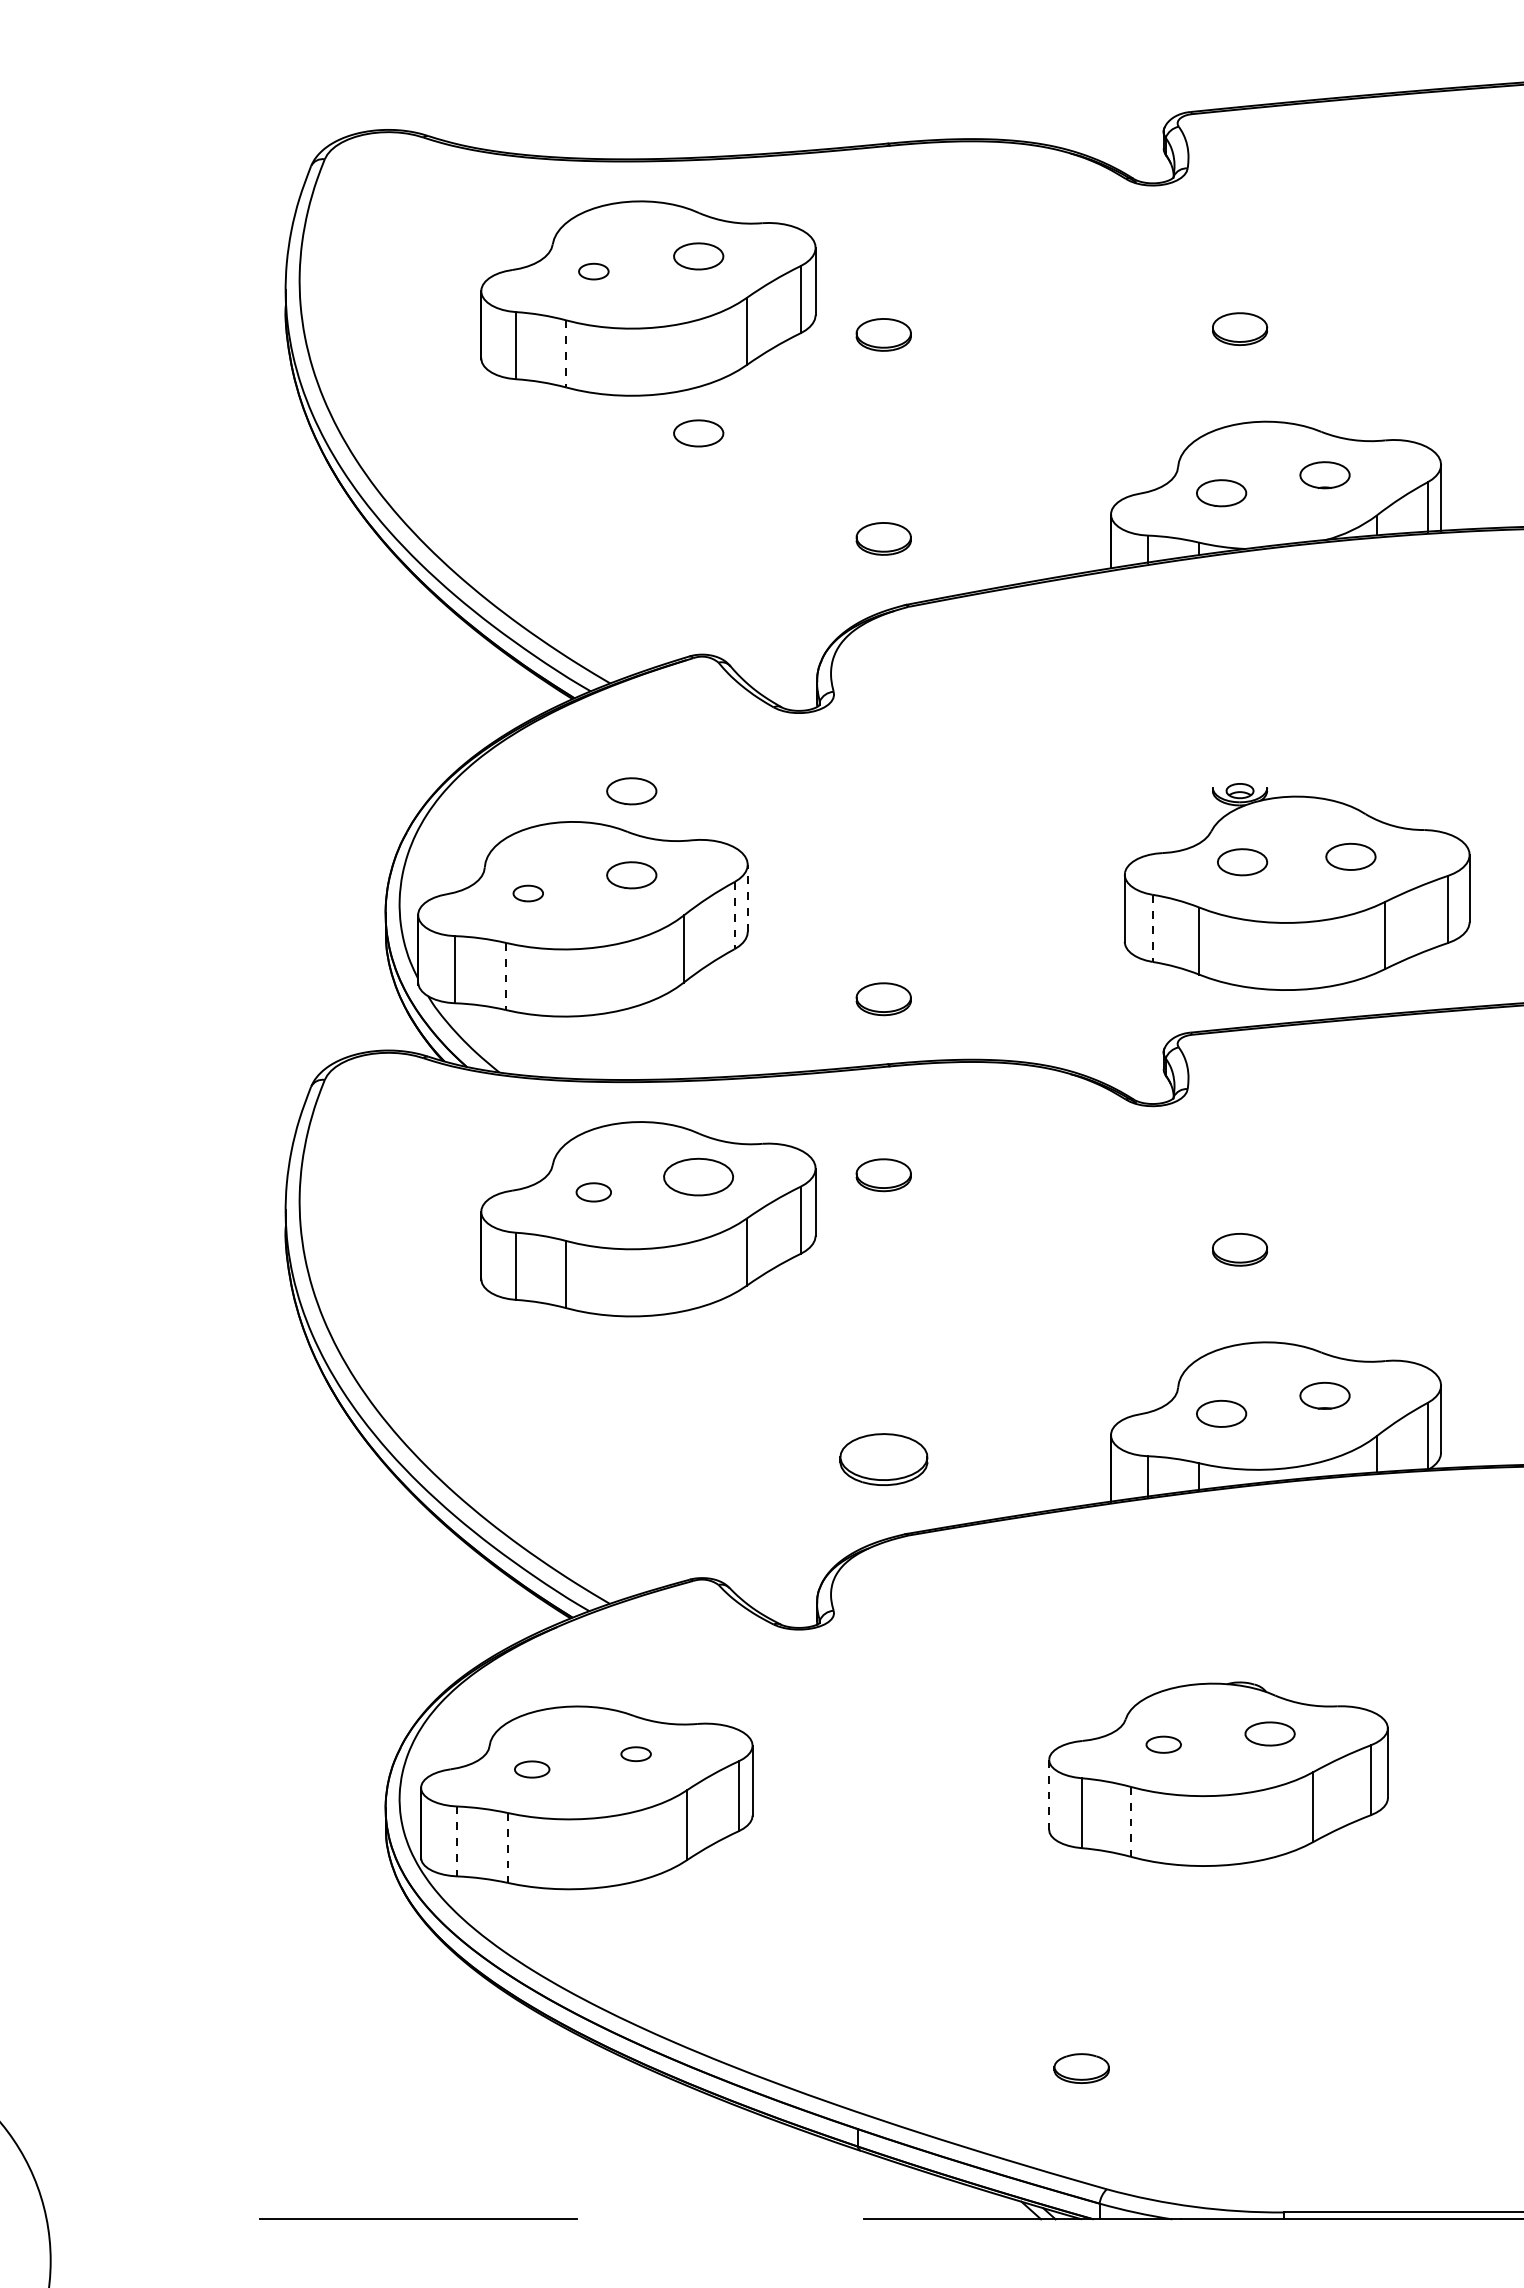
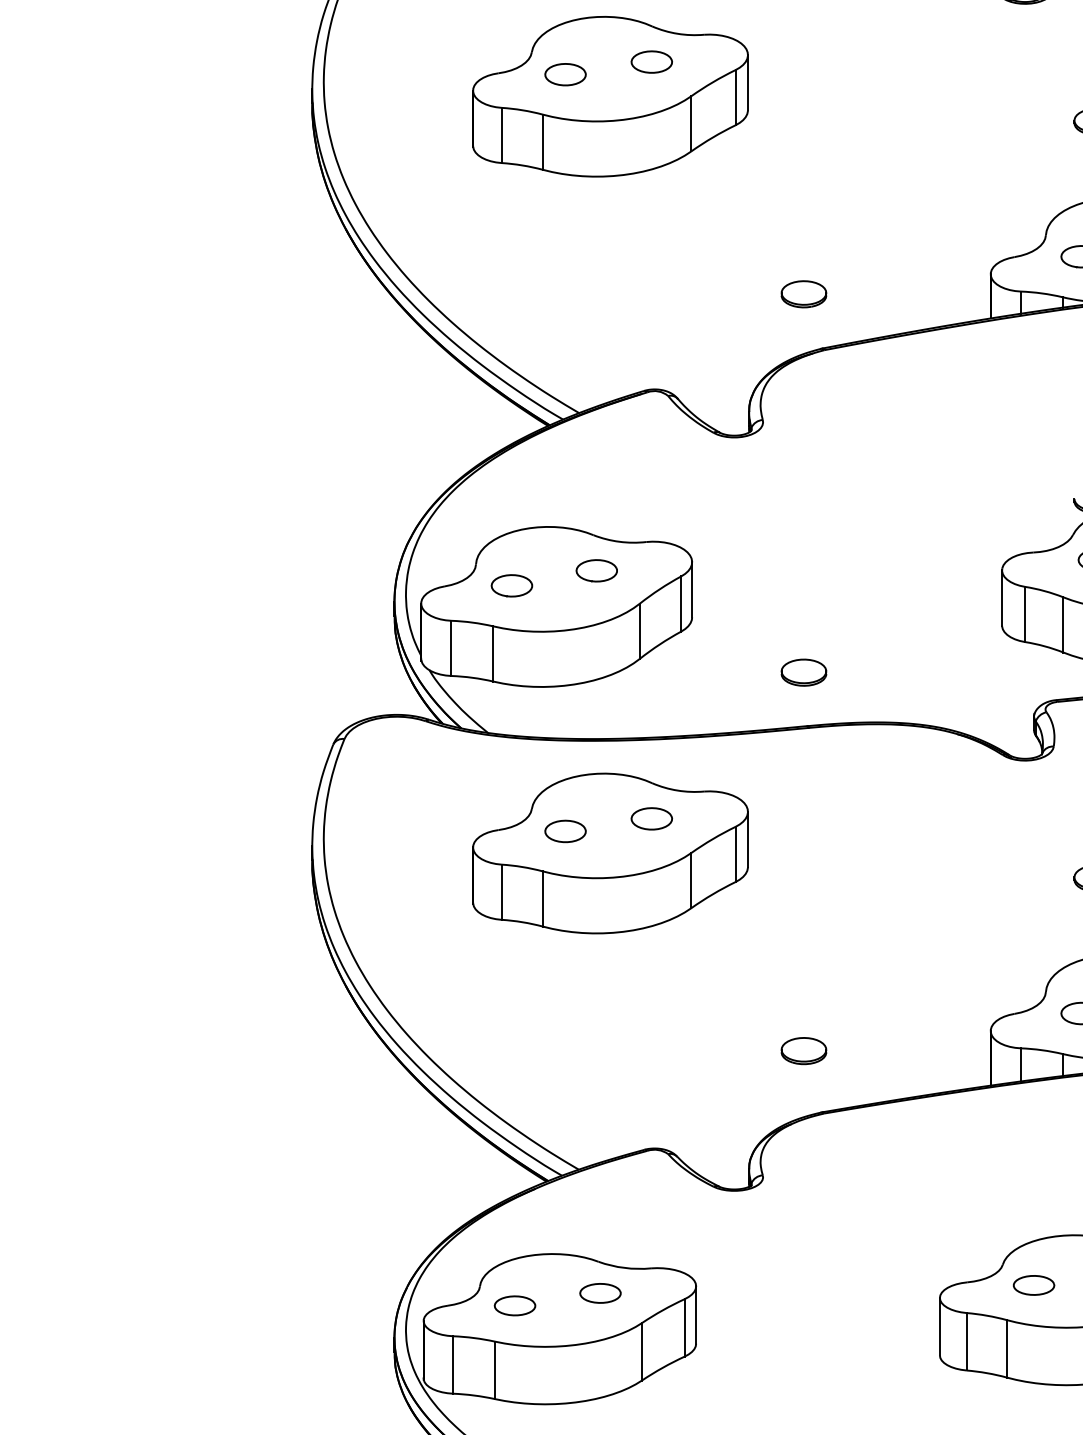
part: (593, 271) -> (565, 74), size x1.67
part: (883, 334) -> (803, 126), removed
line: (566, 353) -> (543, 141), dashed -> solid
part: (698, 433) -> (651, 207), removed
part: (631, 791) -> (596, 501), removed
part: (527, 893) -> (511, 585), size x1.67
line: (747, 898) -> (691, 589), dashed -> solid
line: (734, 915) -> (681, 603), dashed -> solid
line: (1152, 928) -> (1024, 614), dashed -> solid
line: (505, 976) -> (493, 654), dashed -> solid
part: (883, 1175) -> (803, 817), removed
part: (698, 1176) -> (651, 818), size x0.71
part: (593, 1192) -> (565, 831), size x1.43
part: (883, 1459) -> (803, 1051), size x0.62
part: (1163, 1744) -> (1033, 1285), size x1.43
part: (635, 1753) -> (599, 1292), size x1.67
part: (531, 1769) -> (514, 1305), size x1.43
line: (1049, 1794) -> (940, 1326), dashed -> solid
line: (1130, 1821) -> (1006, 1348), dashed -> solid
line: (457, 1841) -> (453, 1365), dashed -> solid
line: (507, 1847) -> (494, 1369), dashed -> solid

